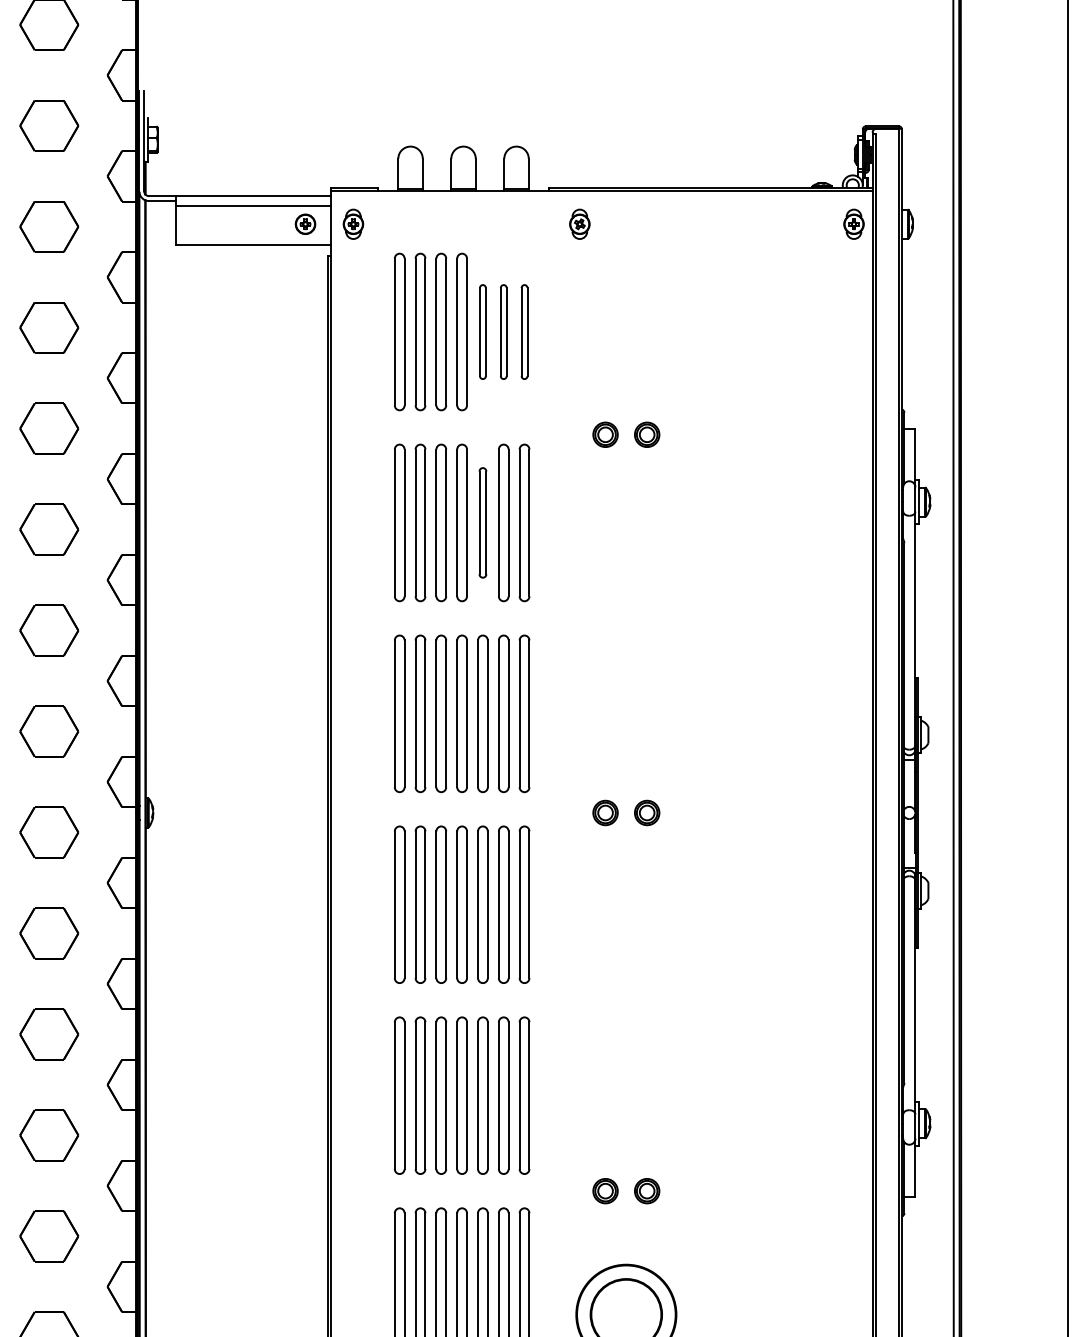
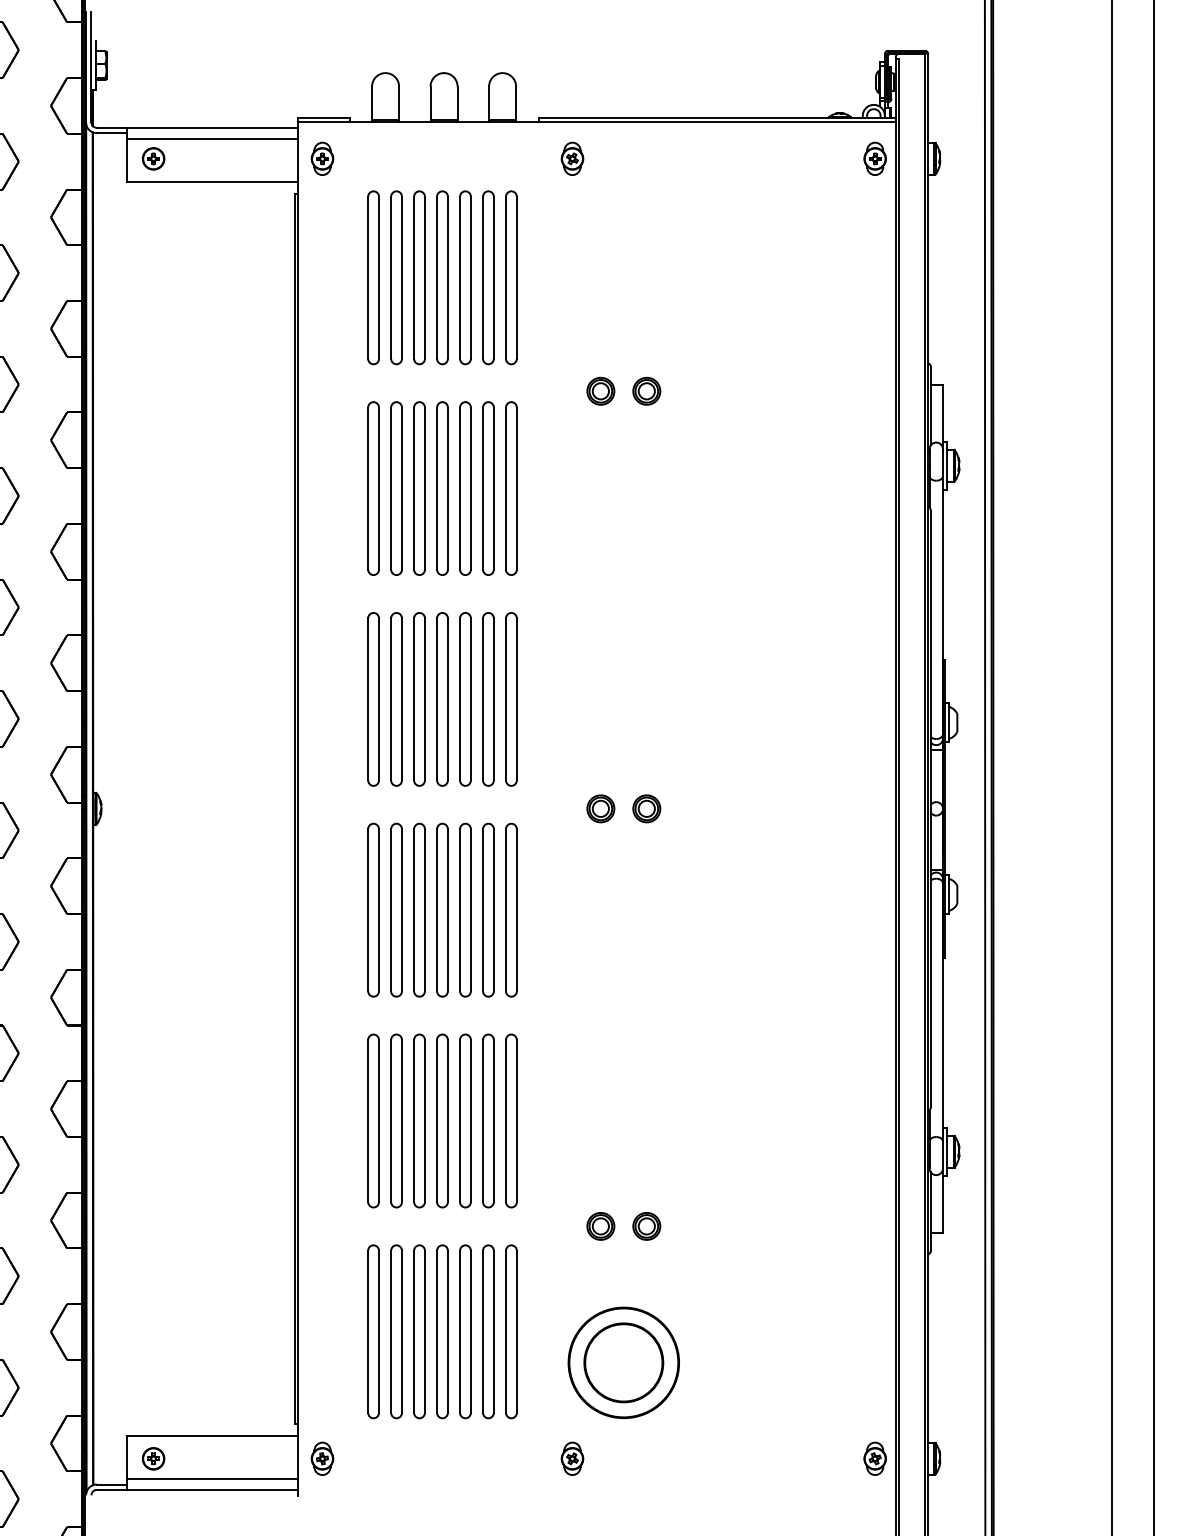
part: (305, 223) -> (153, 158), moved
part: (482, 331) -> (465, 277), size x1.67
part: (503, 331) -> (488, 277), size x1.67
part: (524, 331) -> (511, 277), size x1.67
part: (482, 522) -> (465, 488), size x1.43

